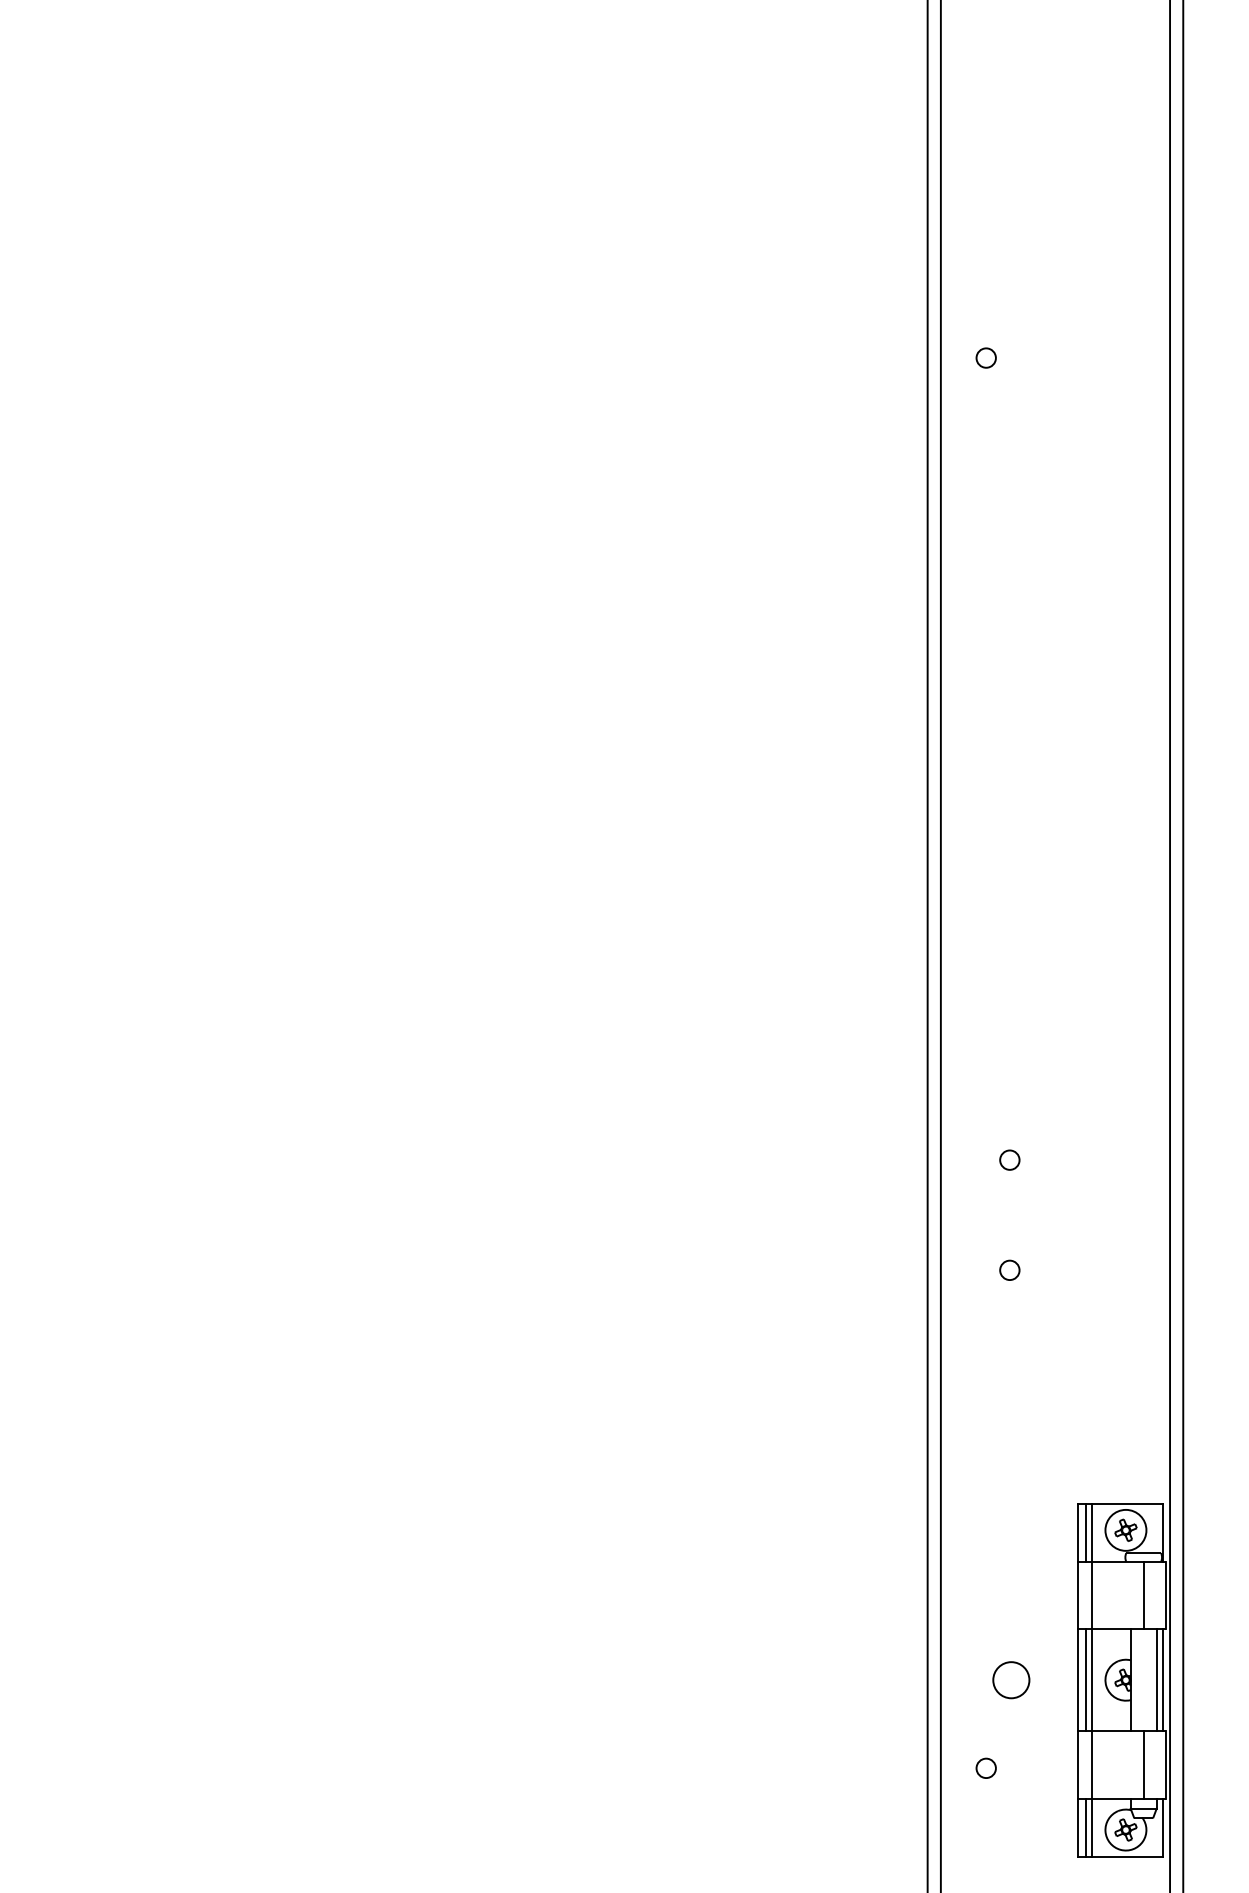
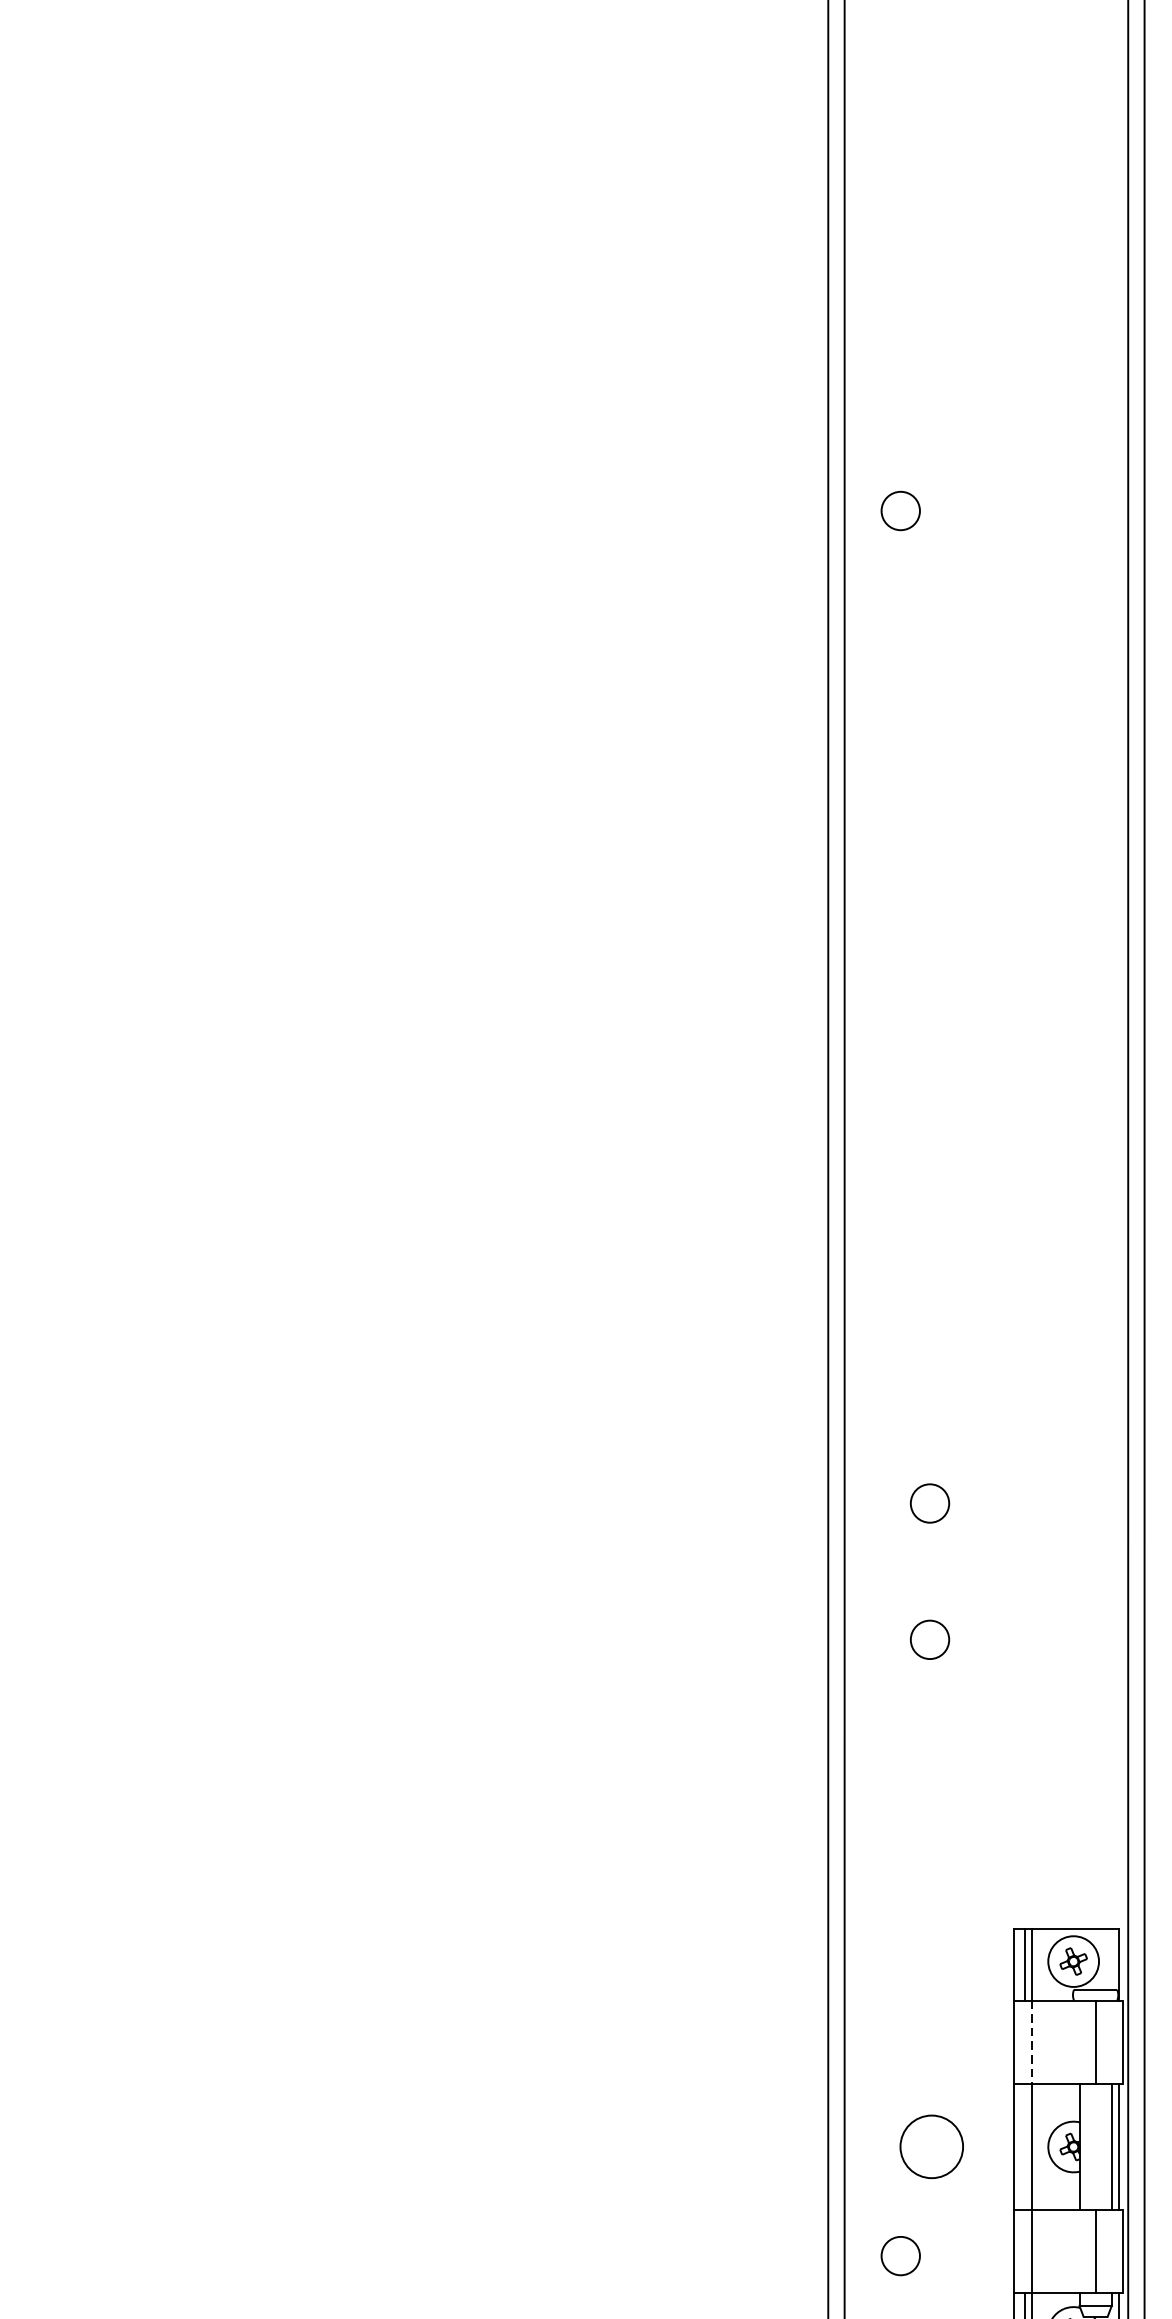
circle: (985, 357) -> (899, 510), size x1.6
circle: (1009, 1159) -> (929, 1502), size x1.6
circle: (1009, 1270) -> (929, 1640), size x1.6
line: (1092, 1595) -> (1032, 2042), solid -> dashed
circle: (1011, 1680) -> (932, 2147), size x1.4
line: (1086, 1680) -> (1024, 2147), removed
circle: (985, 1768) -> (899, 2256), size x1.6

